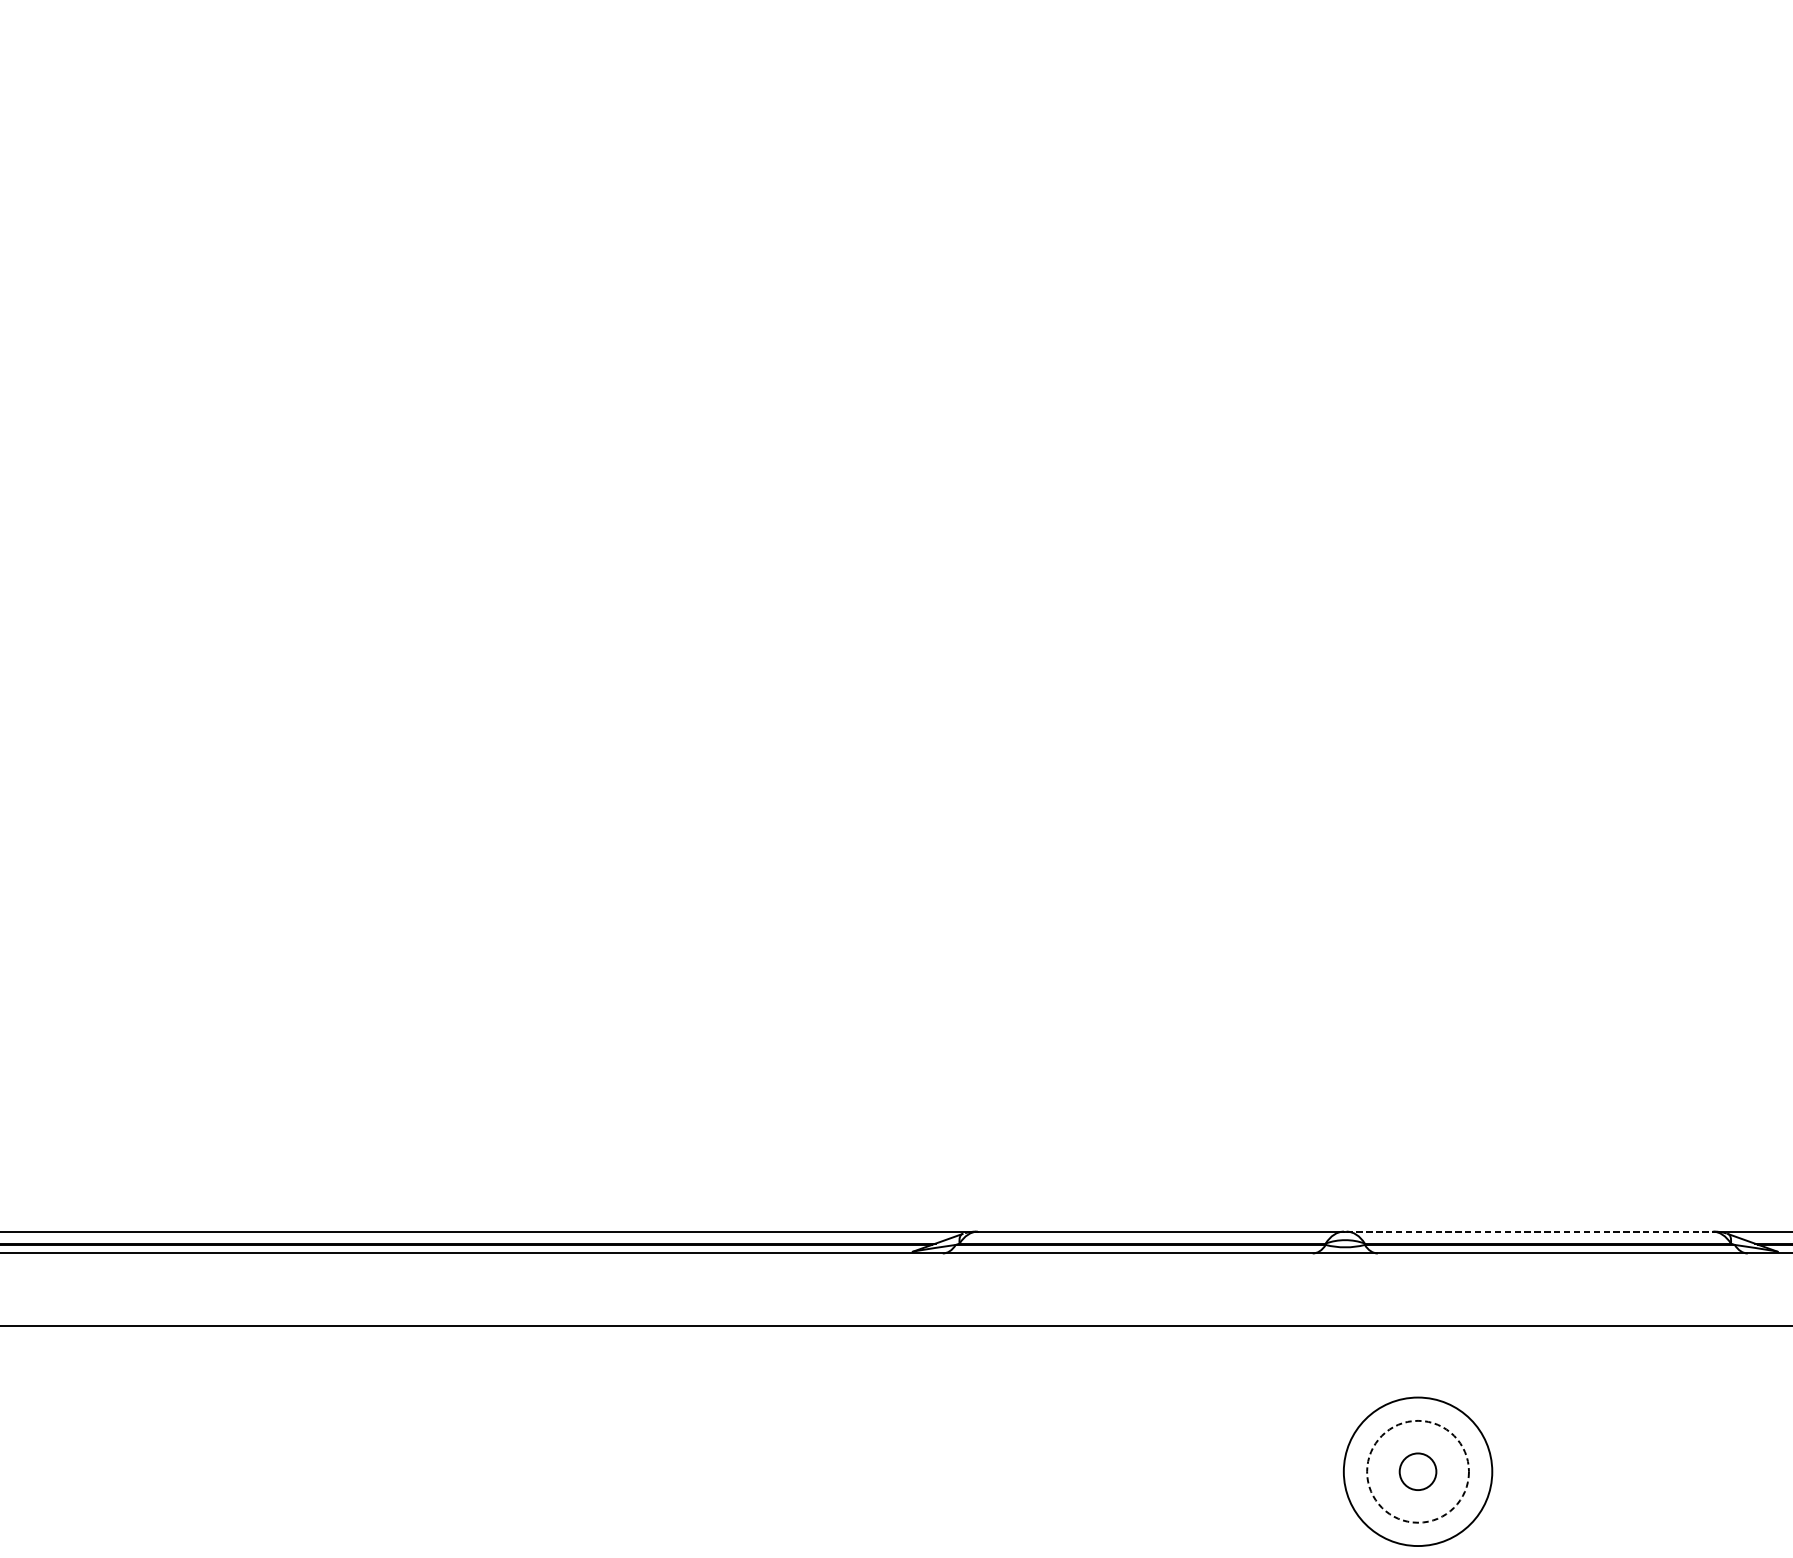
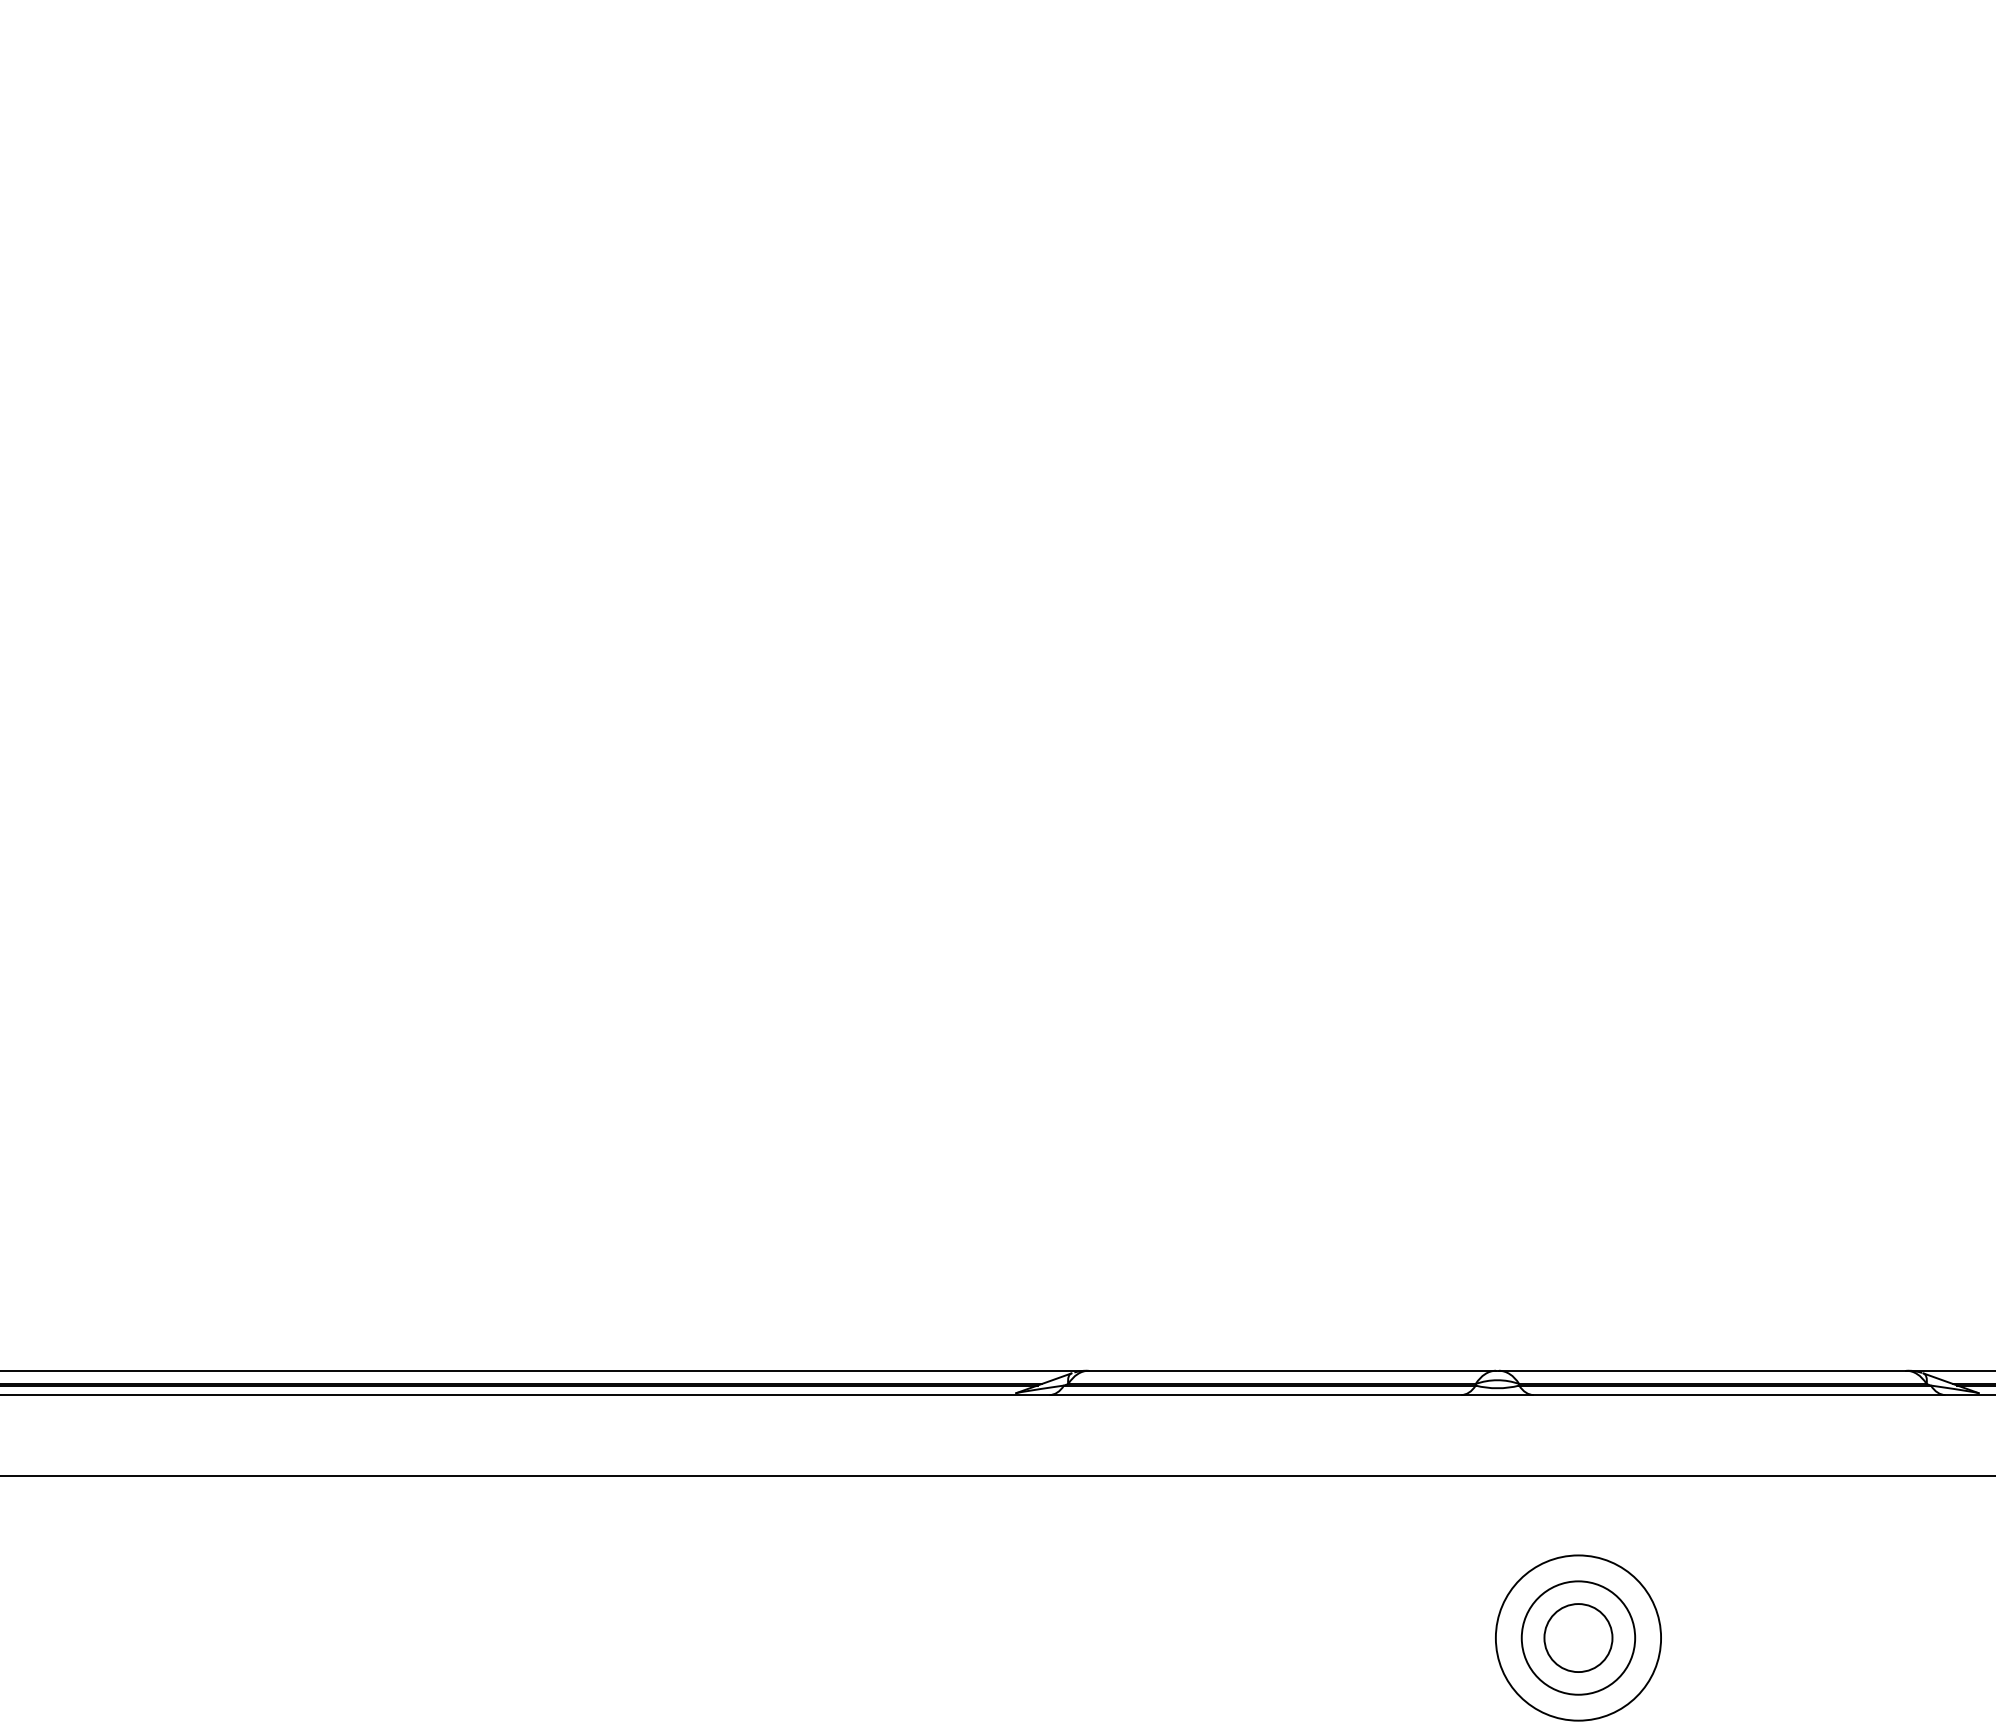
line: (1529, 1231) -> (1702, 1370), dashed -> solid
circle: (1418, 1471) -> (1578, 1637), dashed -> solid
circle: (1418, 1472) -> (1578, 1638), size x1.67

